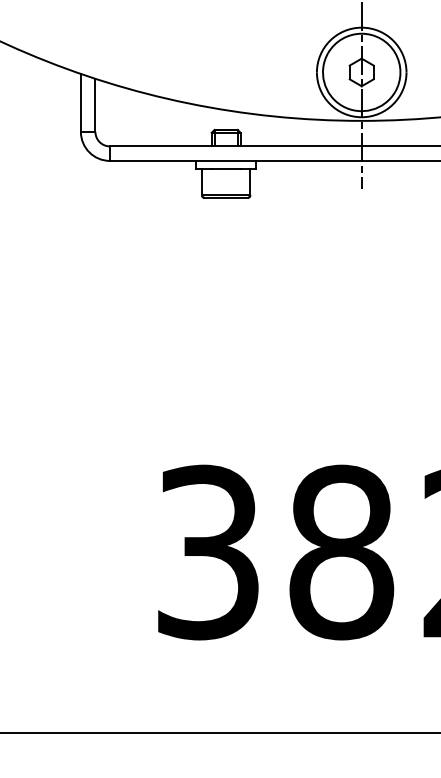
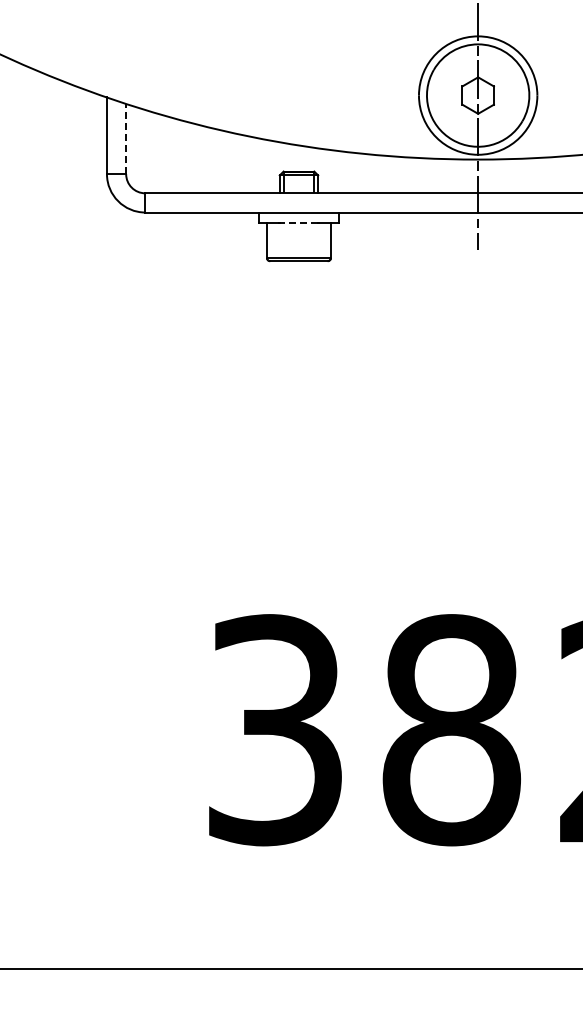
line: (95, 104) -> (126, 138), solid -> dashed
line: (225, 168) -> (298, 222), solid -> dashed

